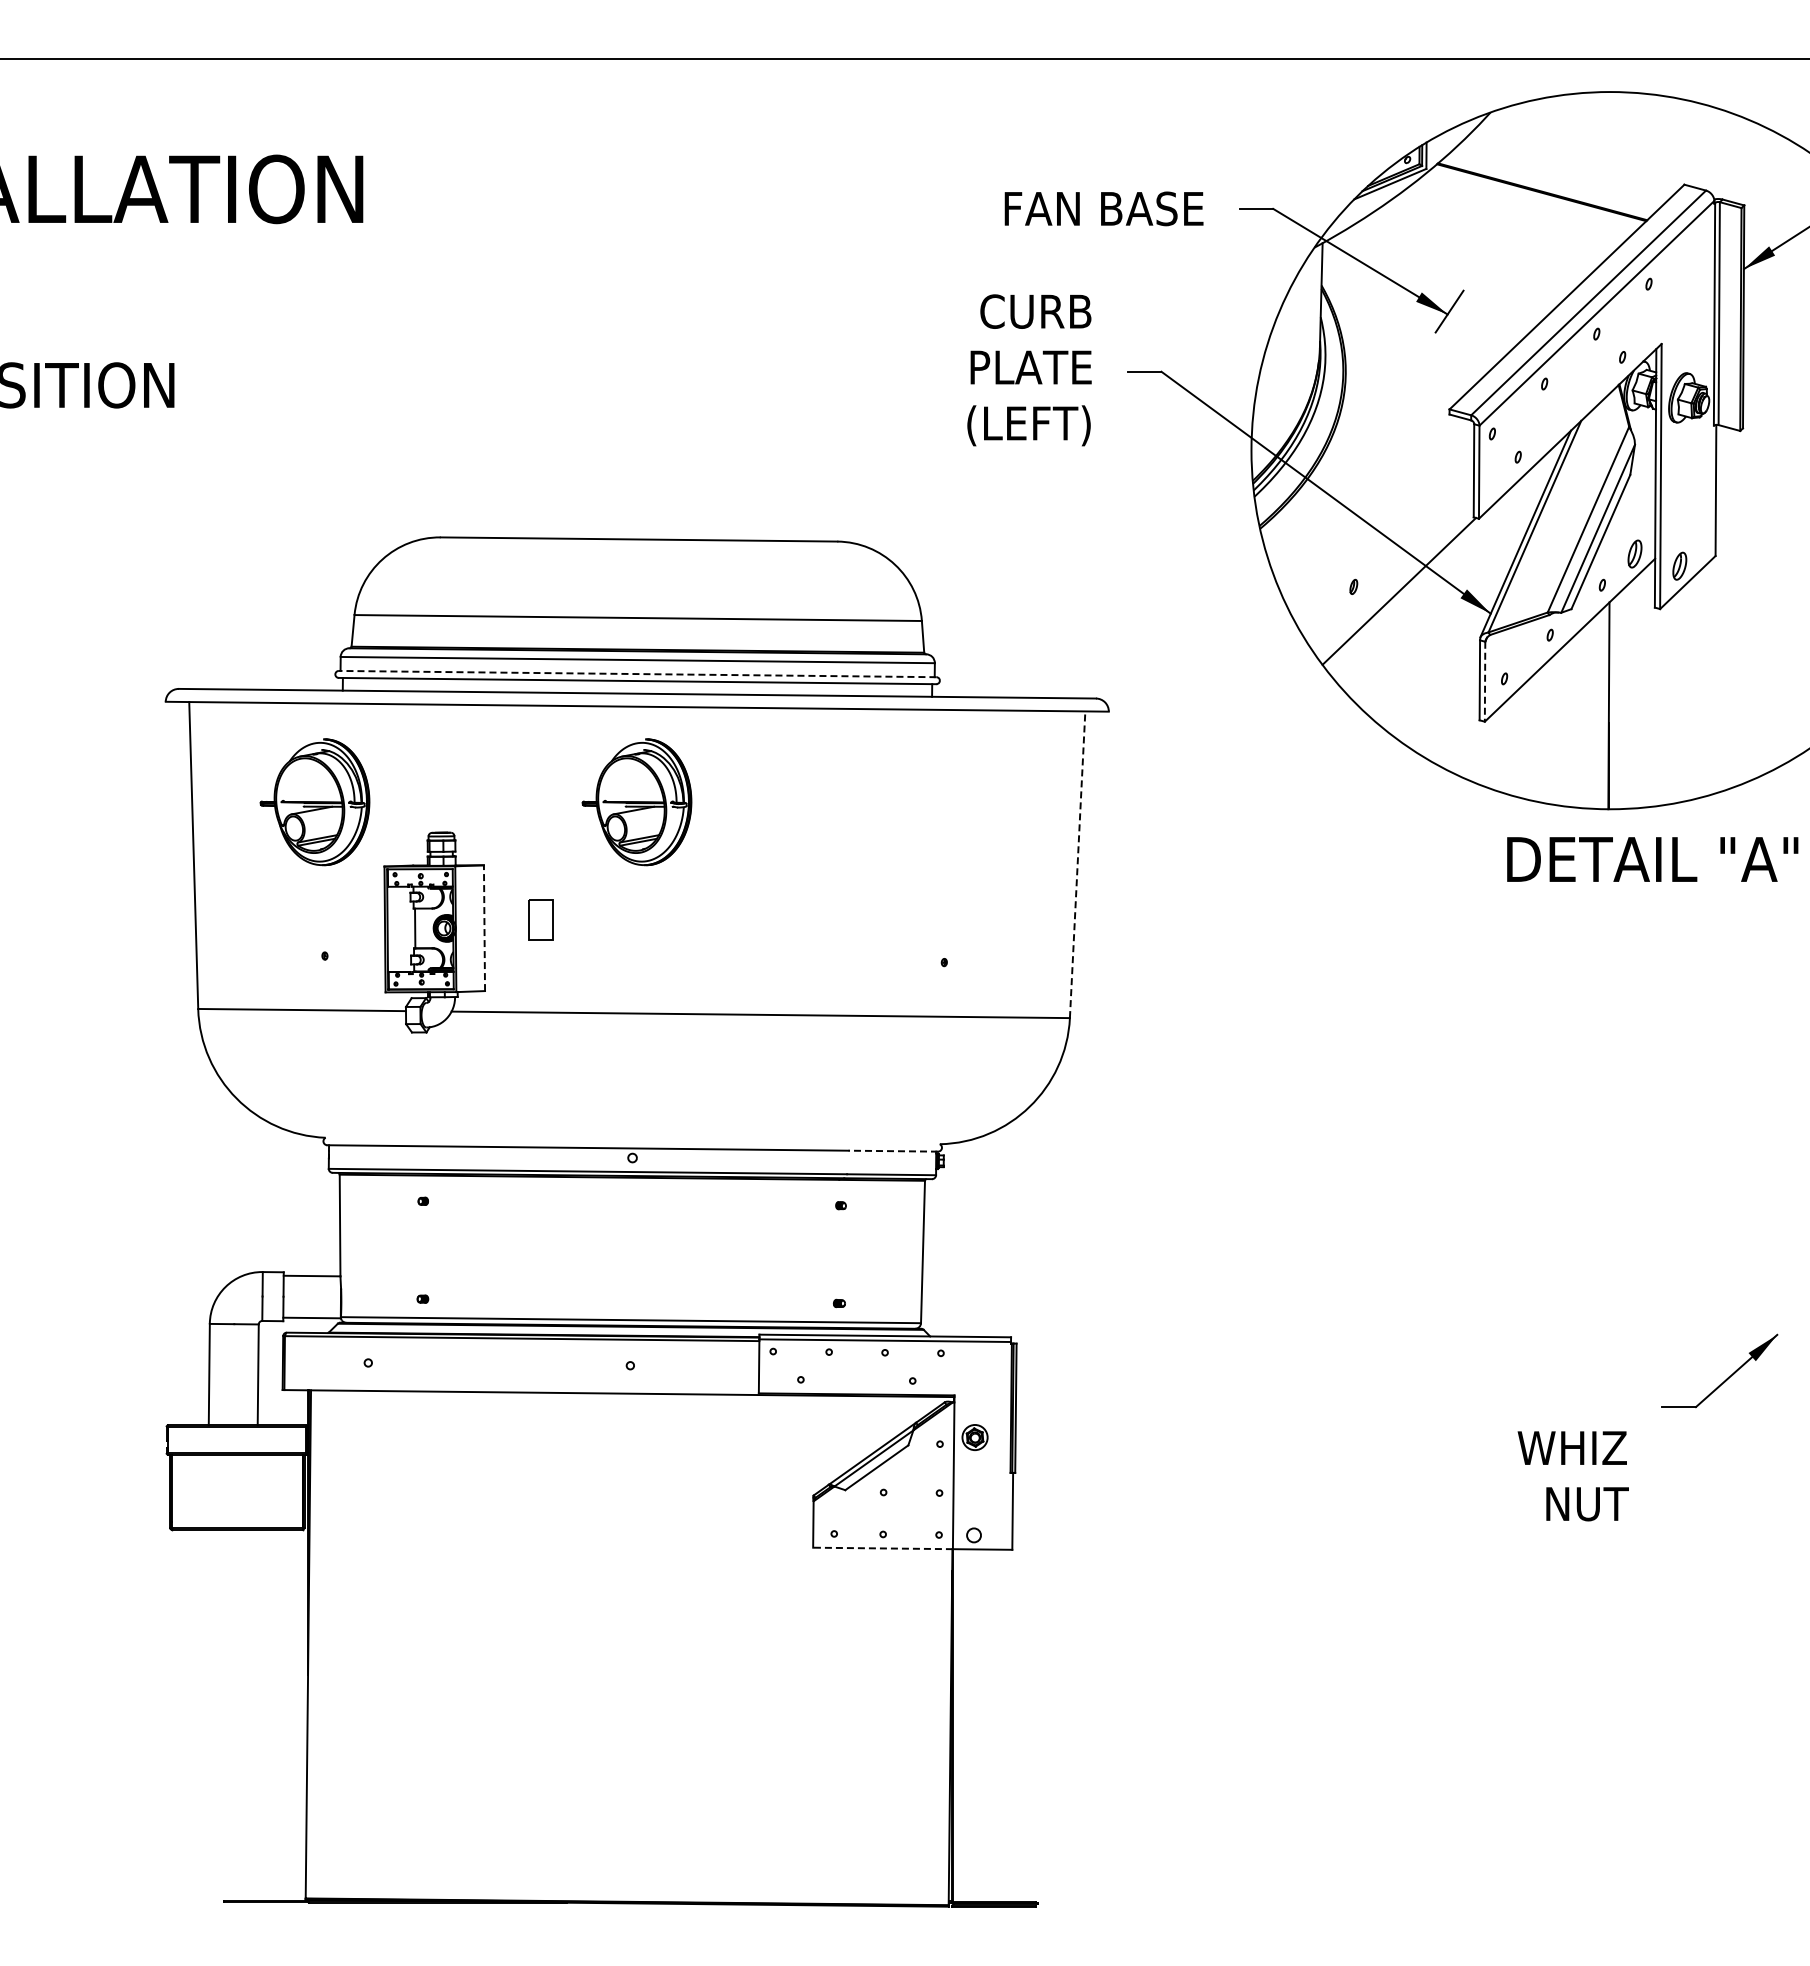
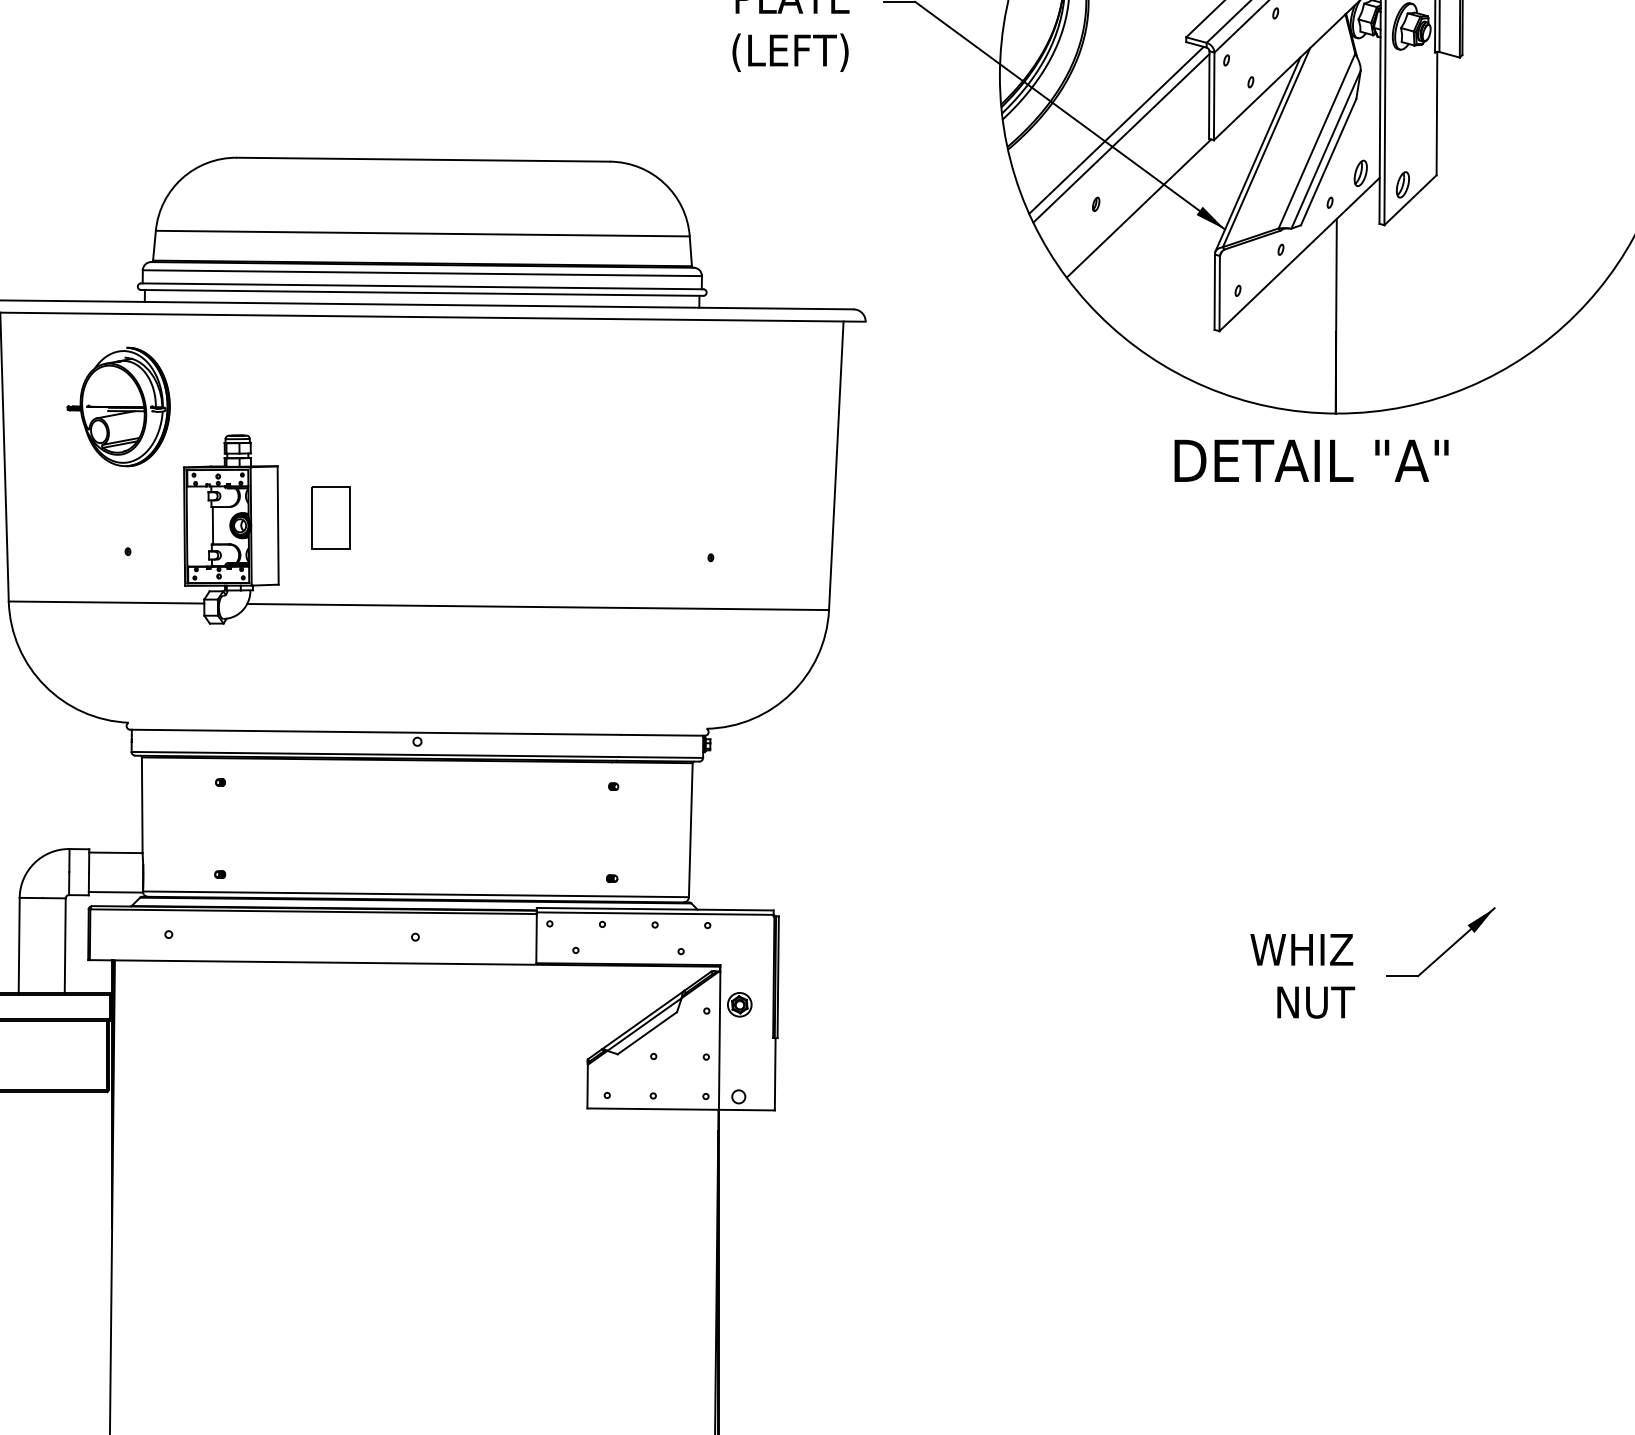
line: (1375, 507) -> (1116, 129), added
line: (1380, 516) -> (1121, 138), added
line: (637, 674) -> (422, 286), dashed -> solid
line: (1485, 681) -> (1220, 293), dashed -> solid
part: (636, 802) -> (421, 407), removed
text: (1652, 859) -> (1311, 460), moved
line: (1077, 864) -> (836, 465), dashed -> solid
part: (540, 919) -> (330, 517), size x1.67
line: (484, 928) -> (278, 525), dashed -> solid
line: (893, 1151) -> (663, 735), dashed -> solid
text: (1572, 1476) -> (1301, 976), moved
line: (883, 1548) -> (653, 1109), dashed -> solid

